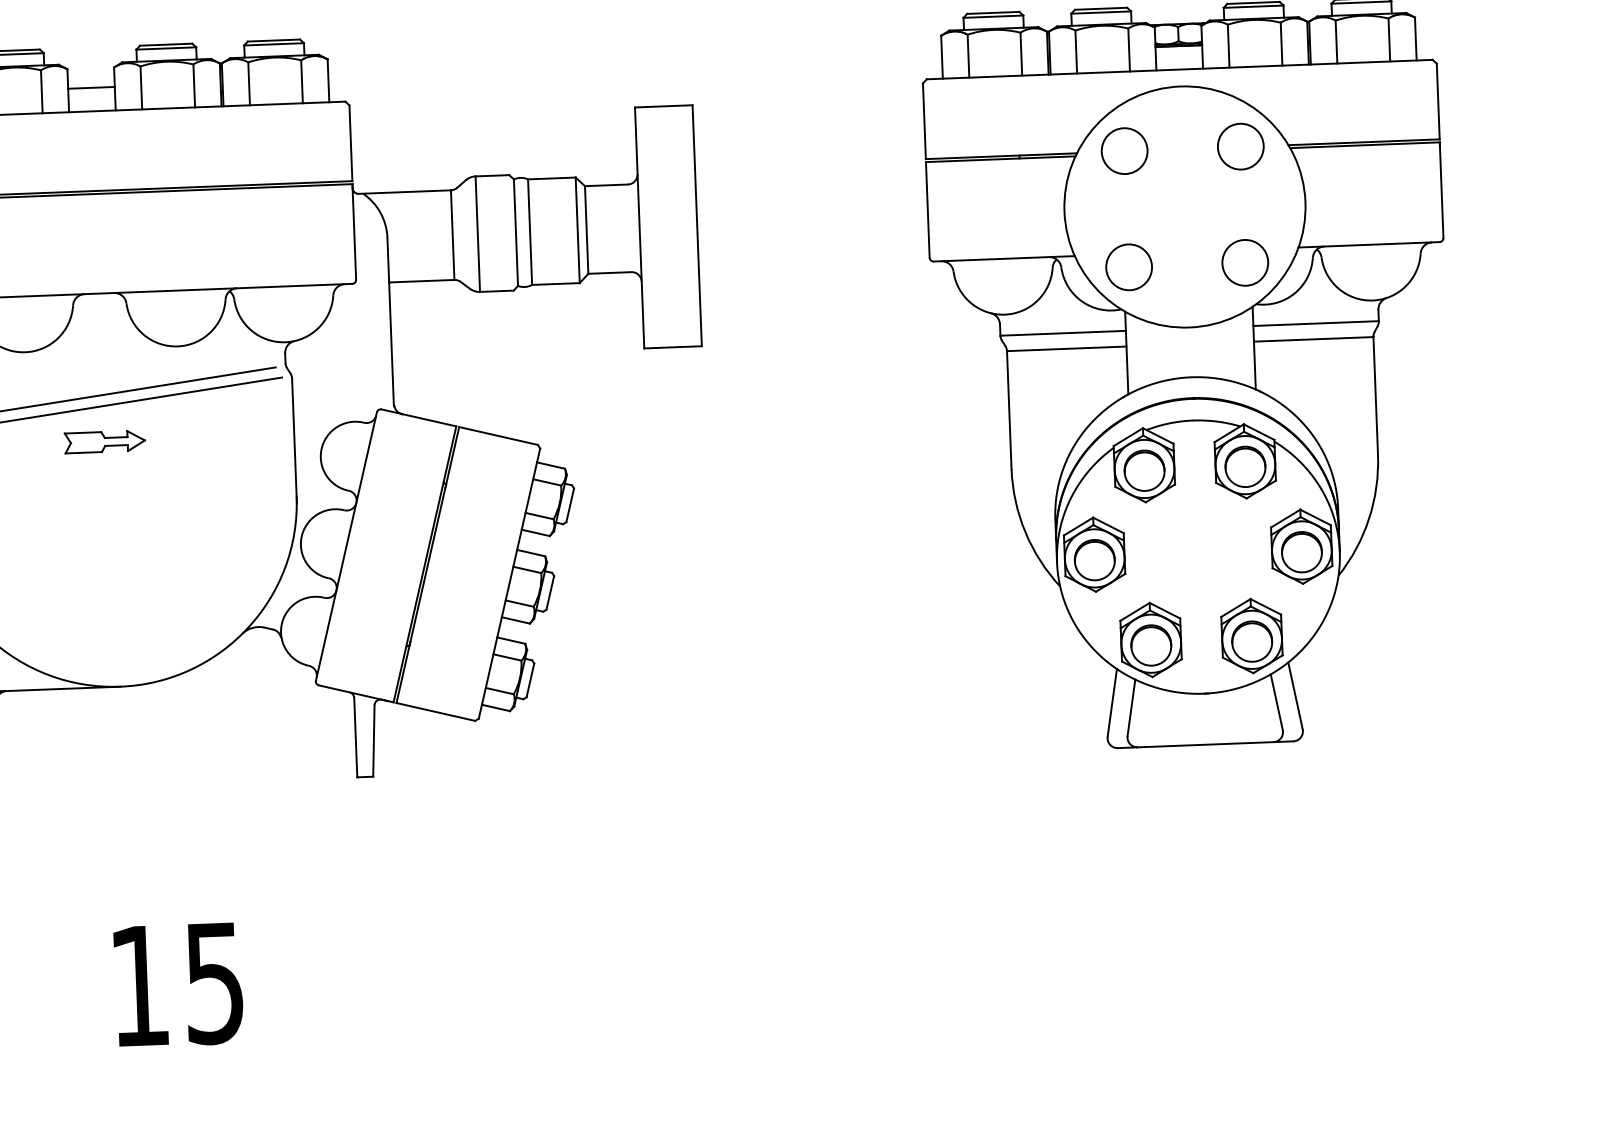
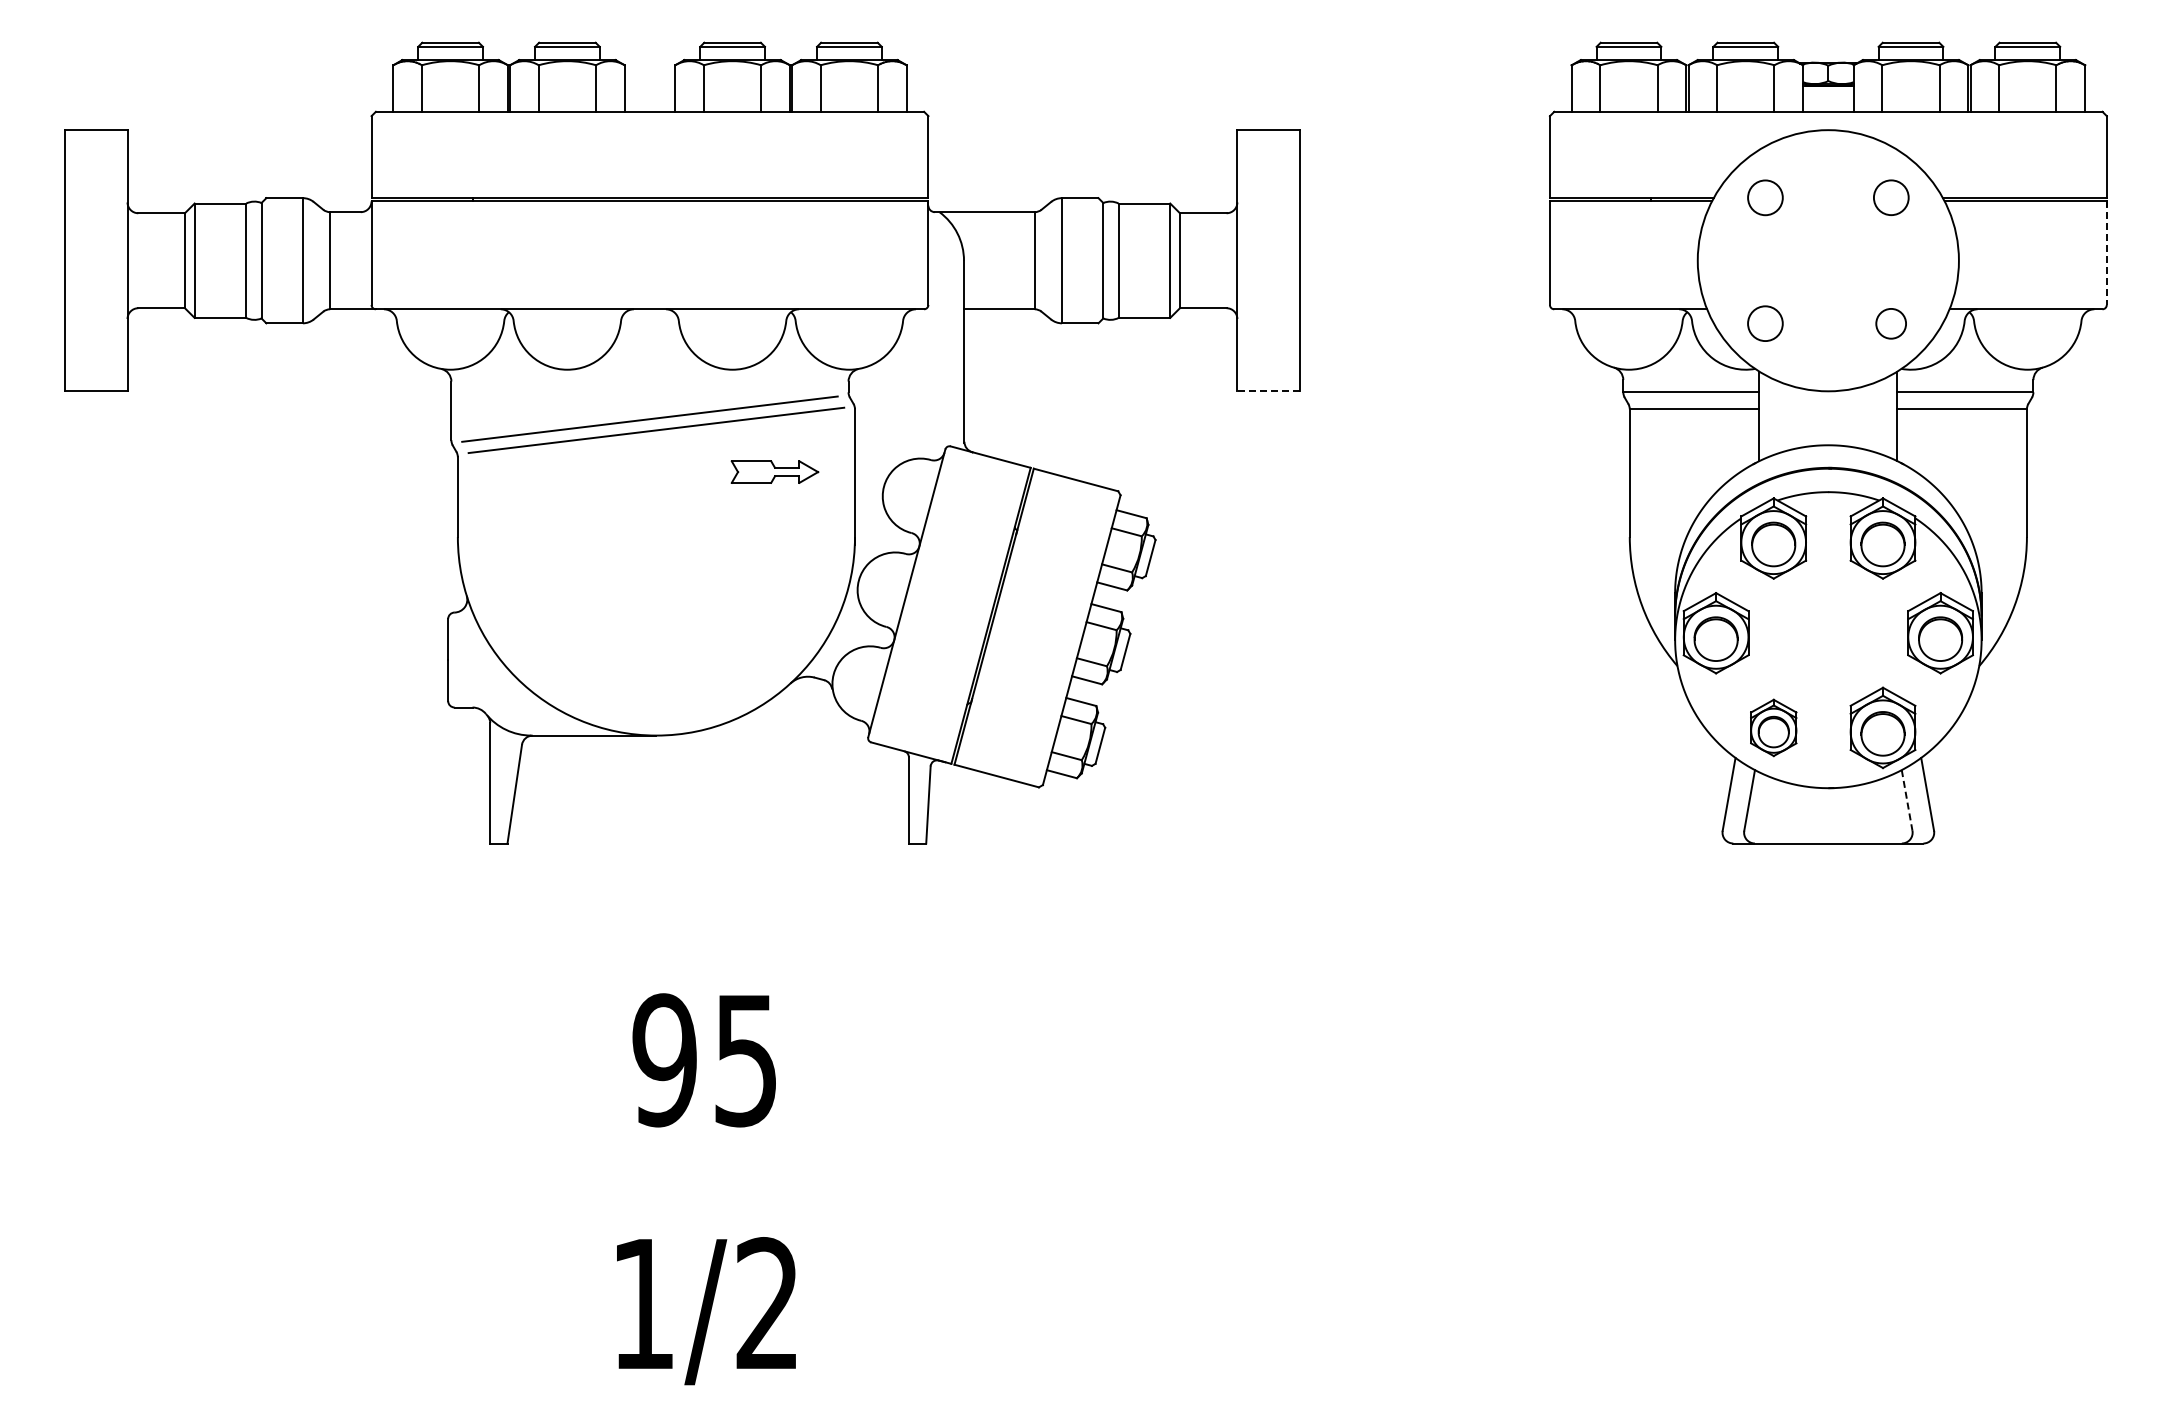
line: (91, 88) -> (649, 86), removed
circle: (1240, 146) -> (1891, 197), size x0.7
circle: (1124, 150) -> (1765, 197), size x0.7
line: (1441, 190) -> (2106, 253), solid -> dashed
circle: (1244, 262) -> (1890, 323), size x0.6
circle: (1129, 267) -> (1765, 323), size x0.7
line: (673, 347) -> (1268, 391), solid -> dashed
part: (104, 441) -> (774, 471), moved
part: (1150, 639) -> (1773, 727), size x0.7
line: (1277, 702) -> (1907, 800), solid -> dashed
text: (139, 986) -> (664, 1060), 15 -> 95

